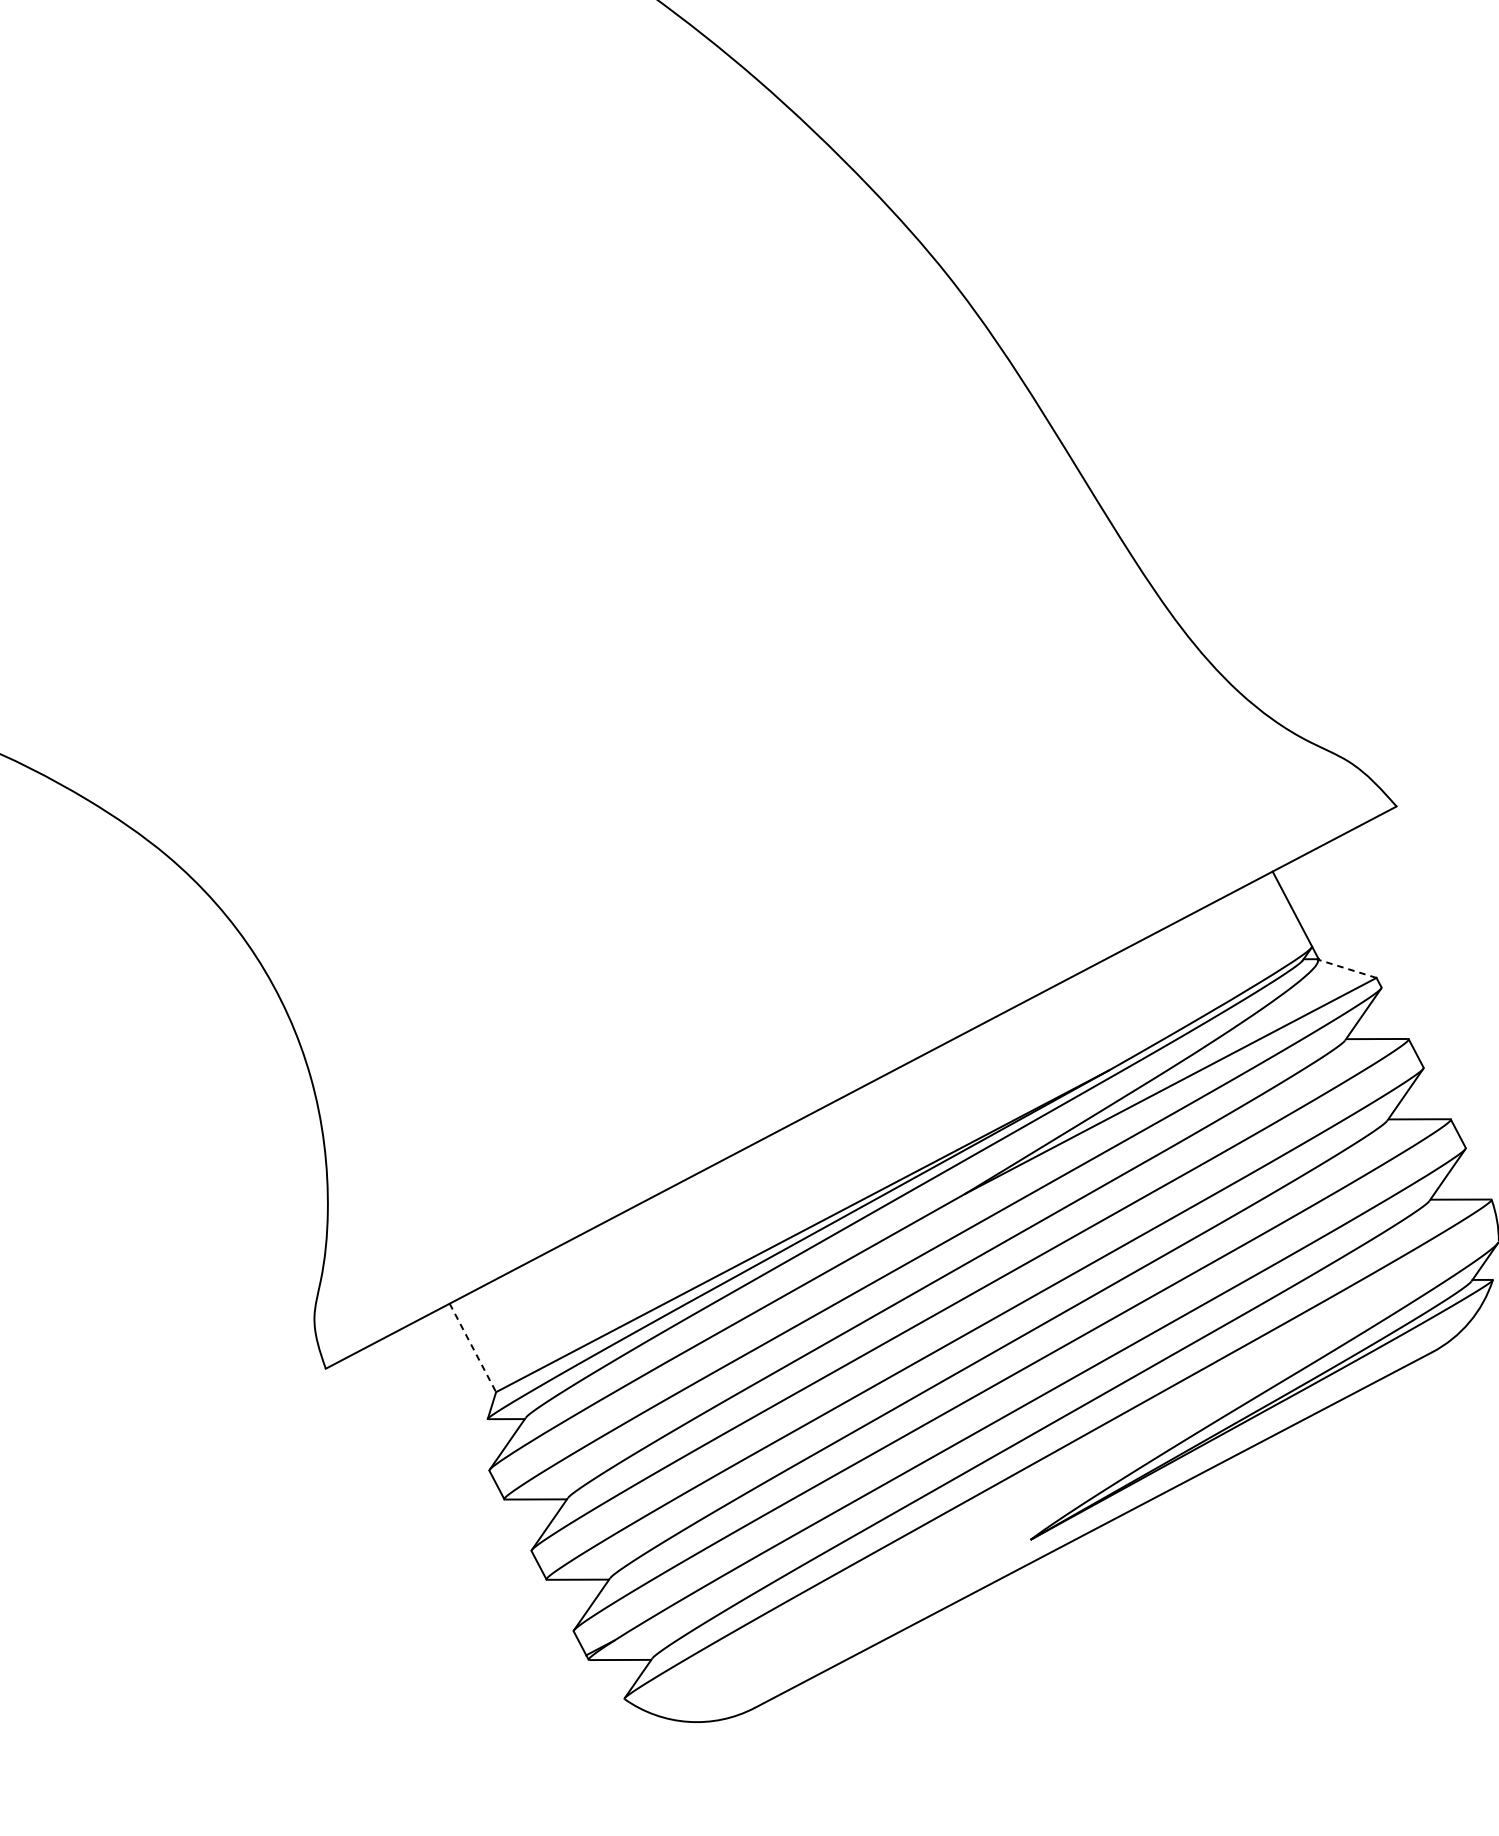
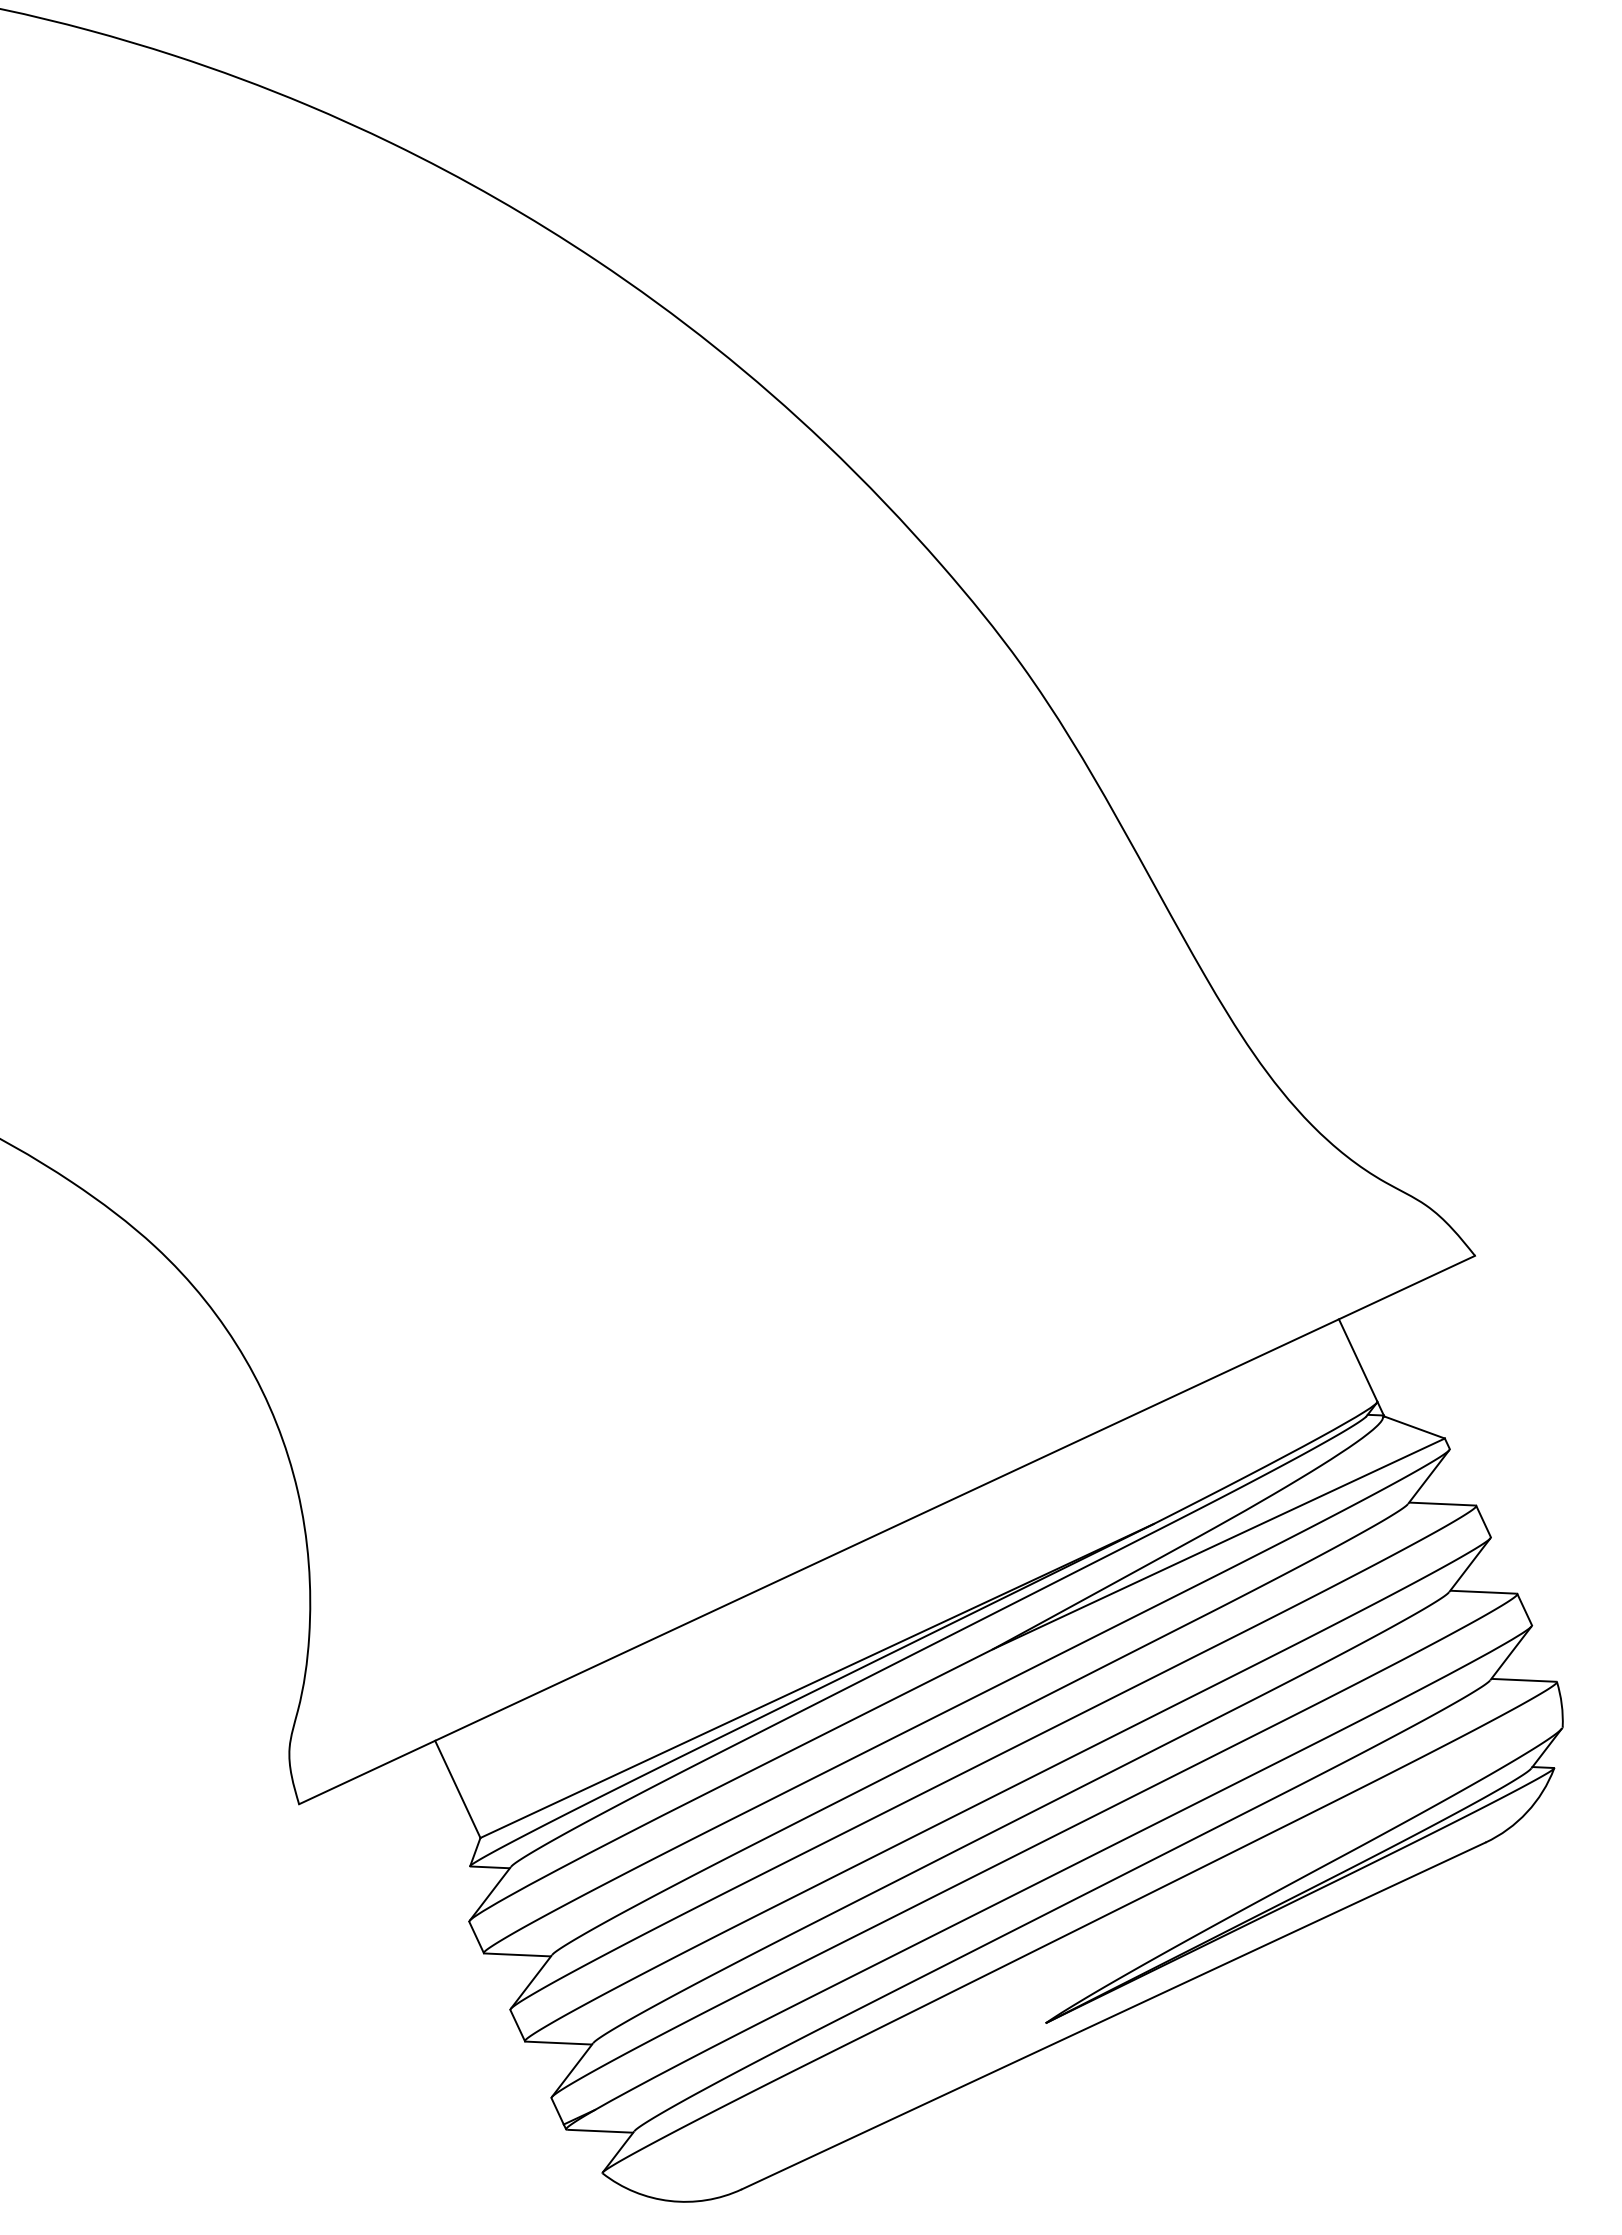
line: (1347, 969) -> (1414, 1427), dashed -> solid
line: (472, 1348) -> (457, 1789), dashed -> solid

